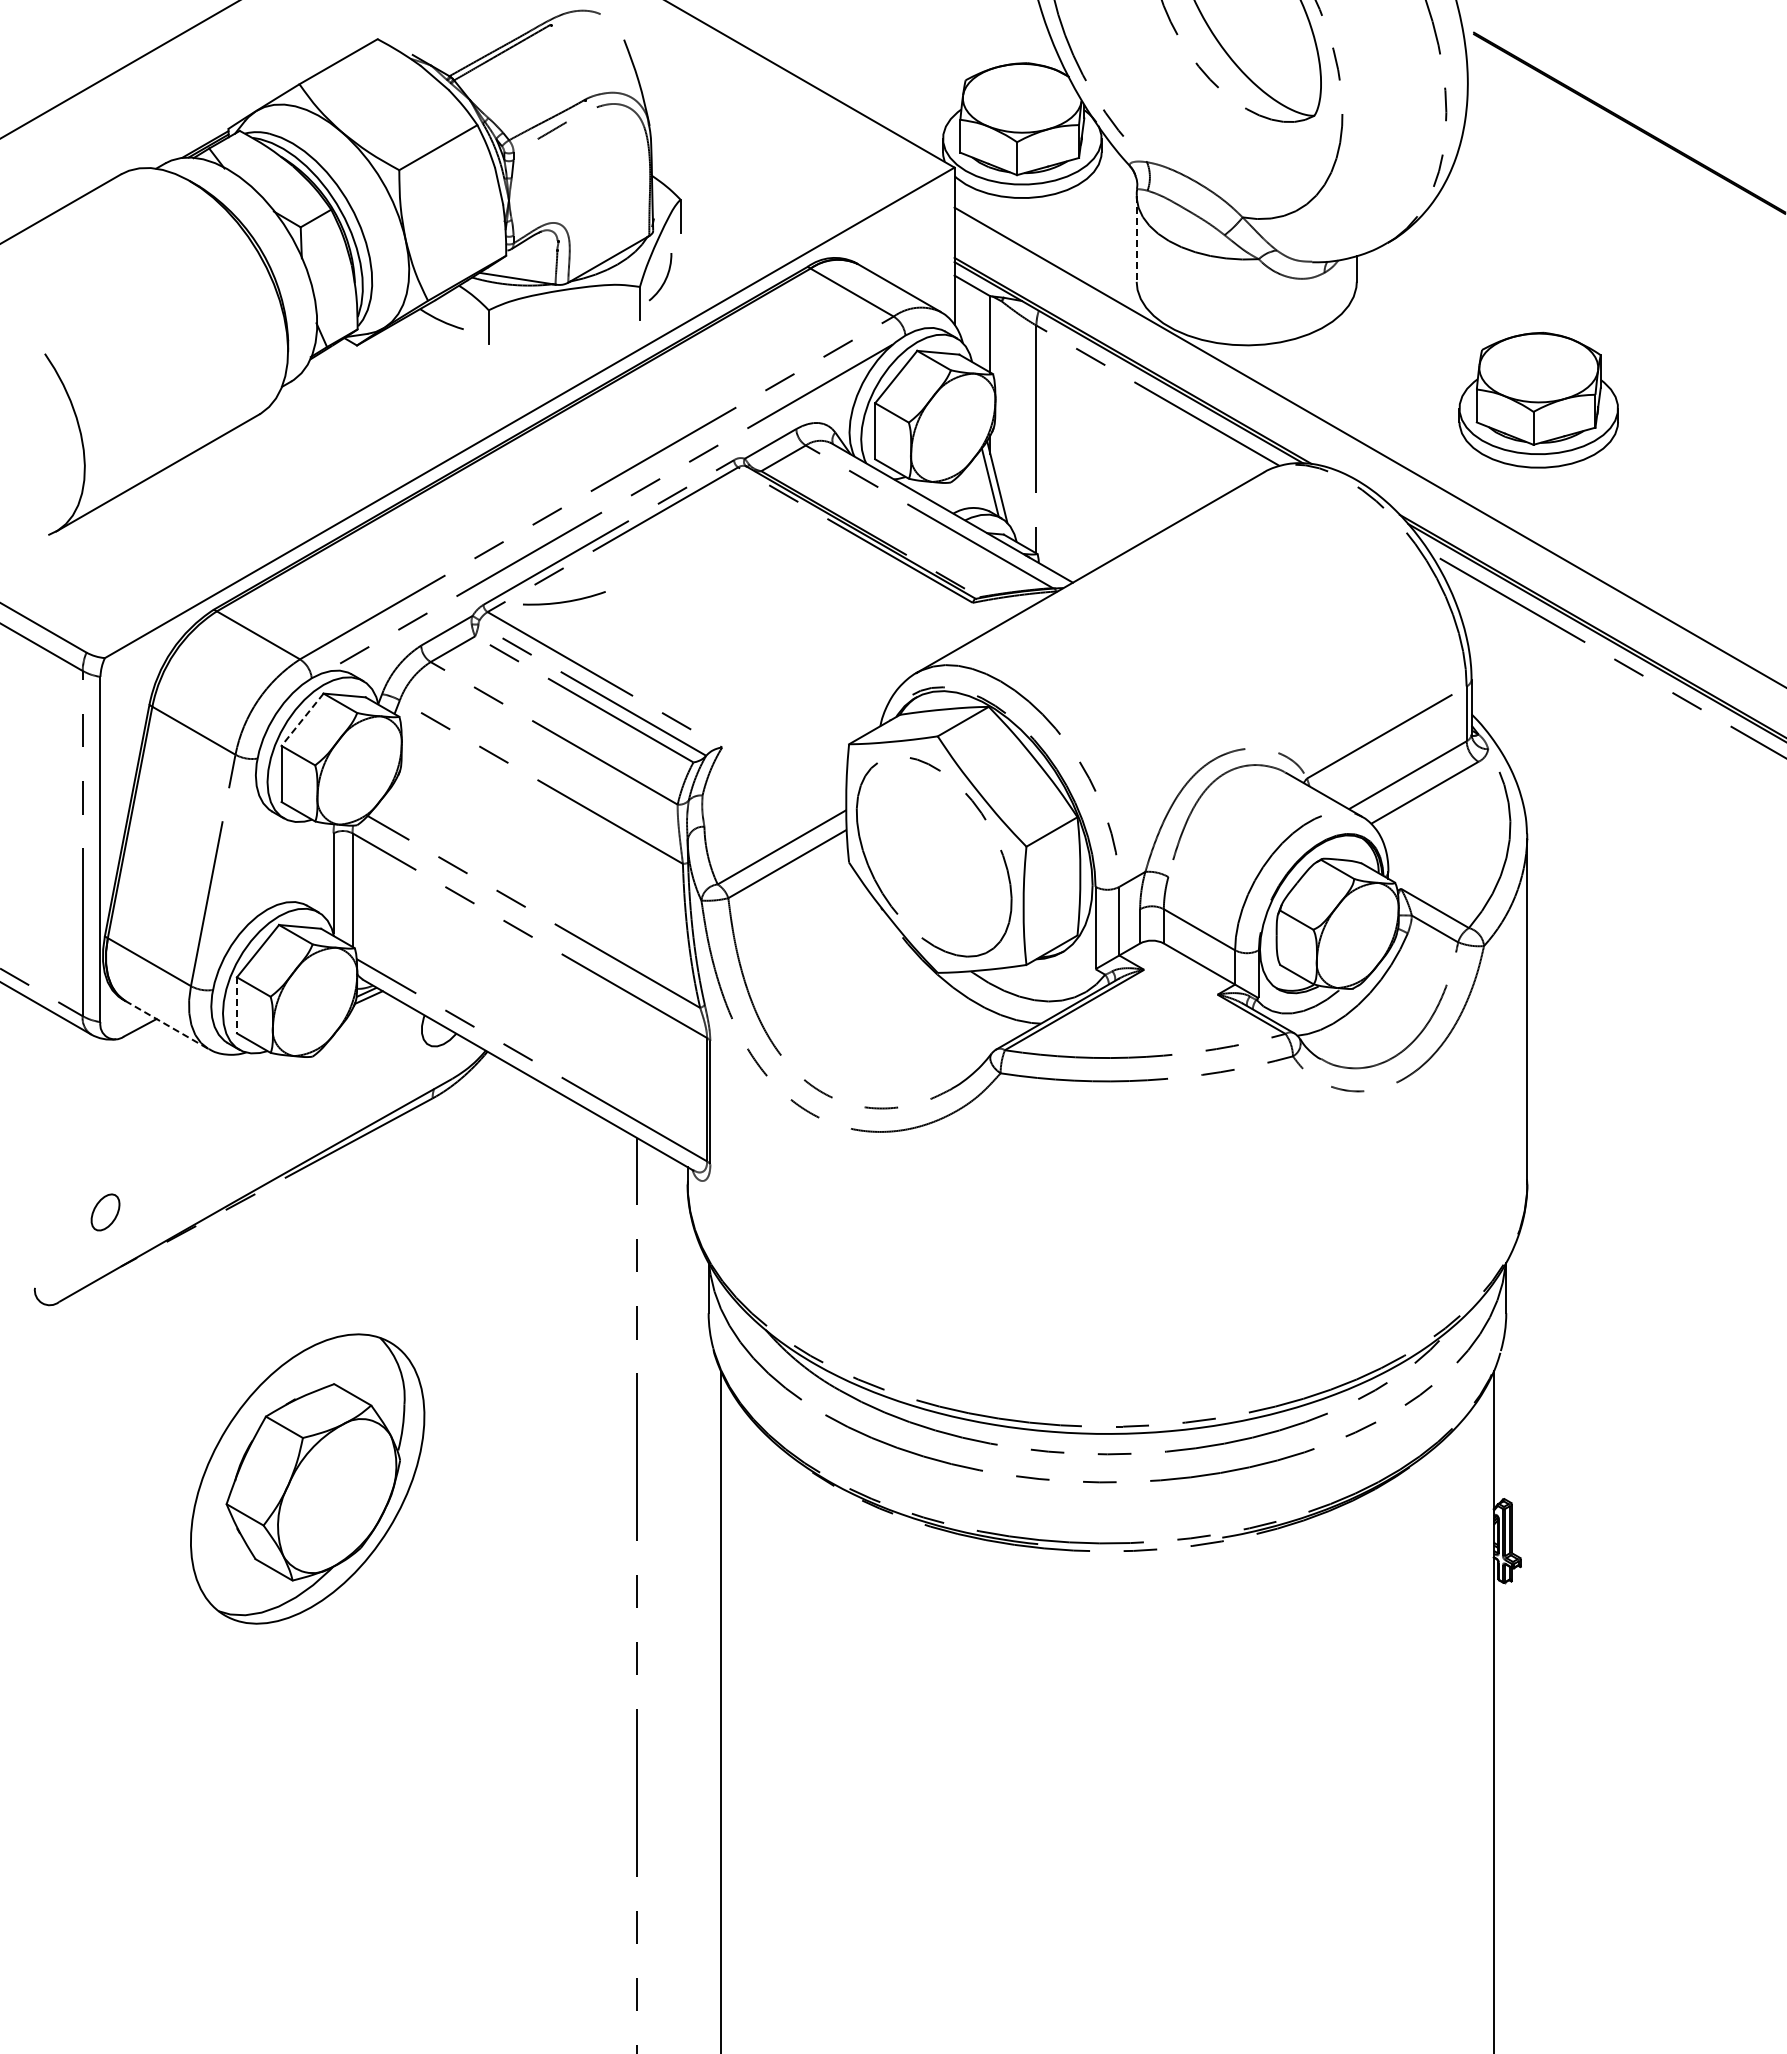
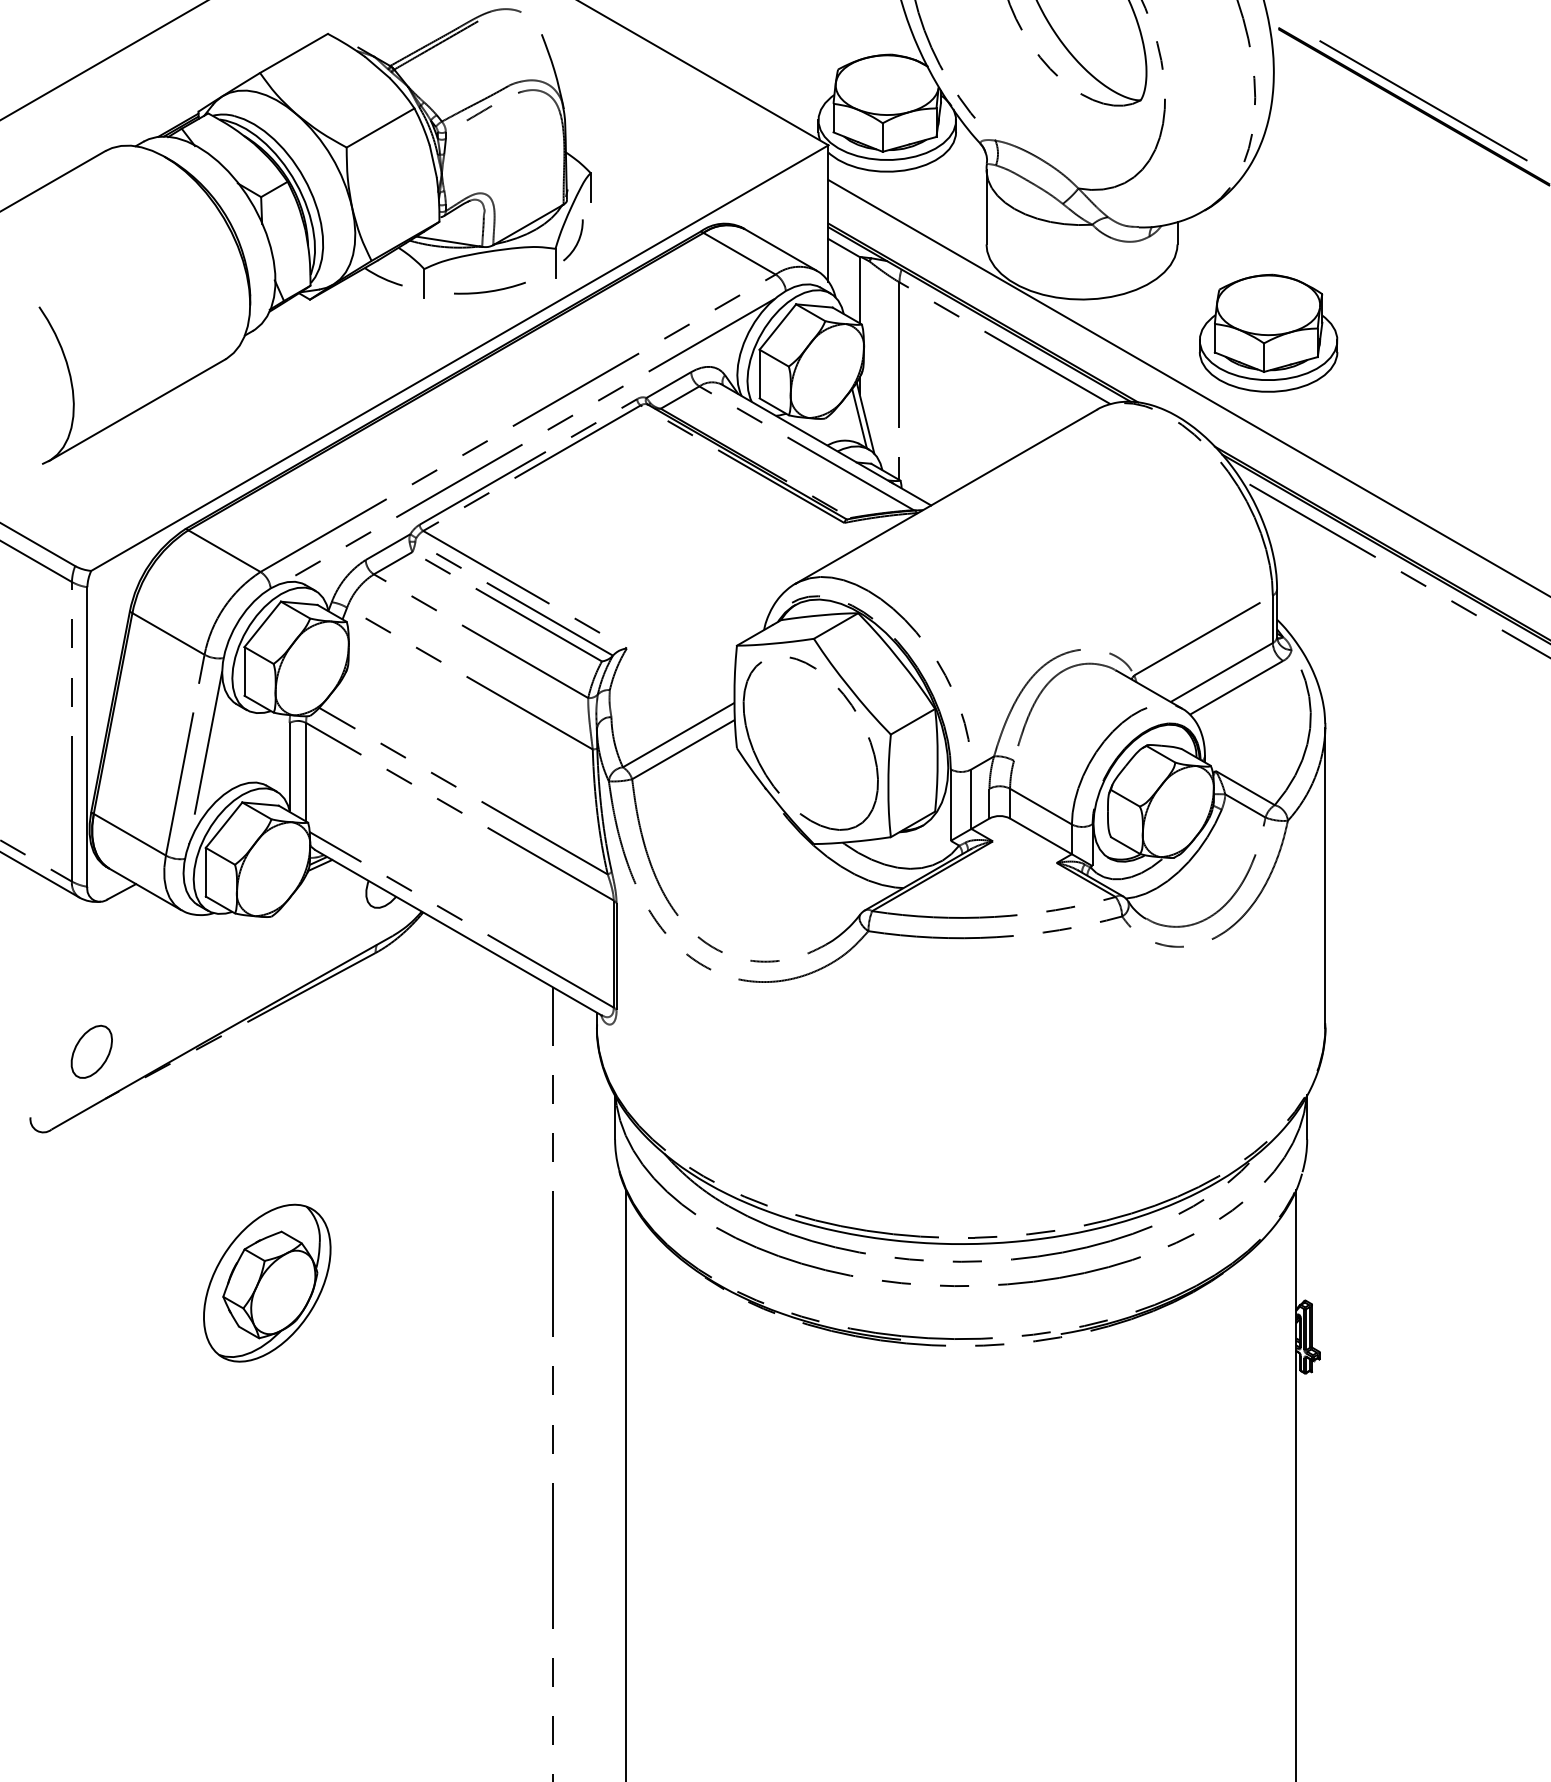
line: (1640, 115) -> (1423, 100), added
line: (1136, 238) -> (986, 206), dashed -> solid
part: (1538, 399) -> (1268, 332), moved
arc: (566, 600) -> (491, 290), moved
line: (302, 719) -> (262, 624), dashed -> solid
line: (236, 873) -> (205, 757), added
line: (236, 1005) -> (205, 872), dashed -> solid
line: (166, 1024) -> (144, 888), dashed -> solid
part: (105, 1212) -> (91, 1051), size x1.67
part: (307, 1478) -> (267, 1282), size x0.62

